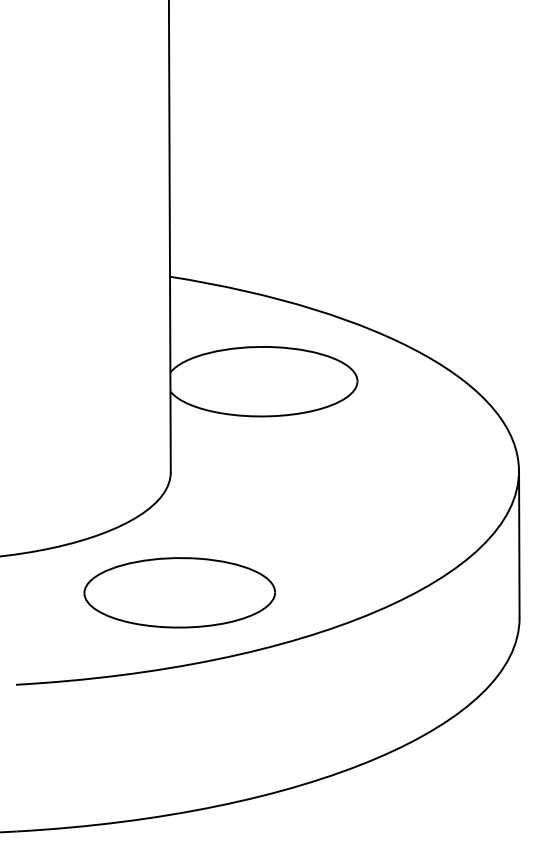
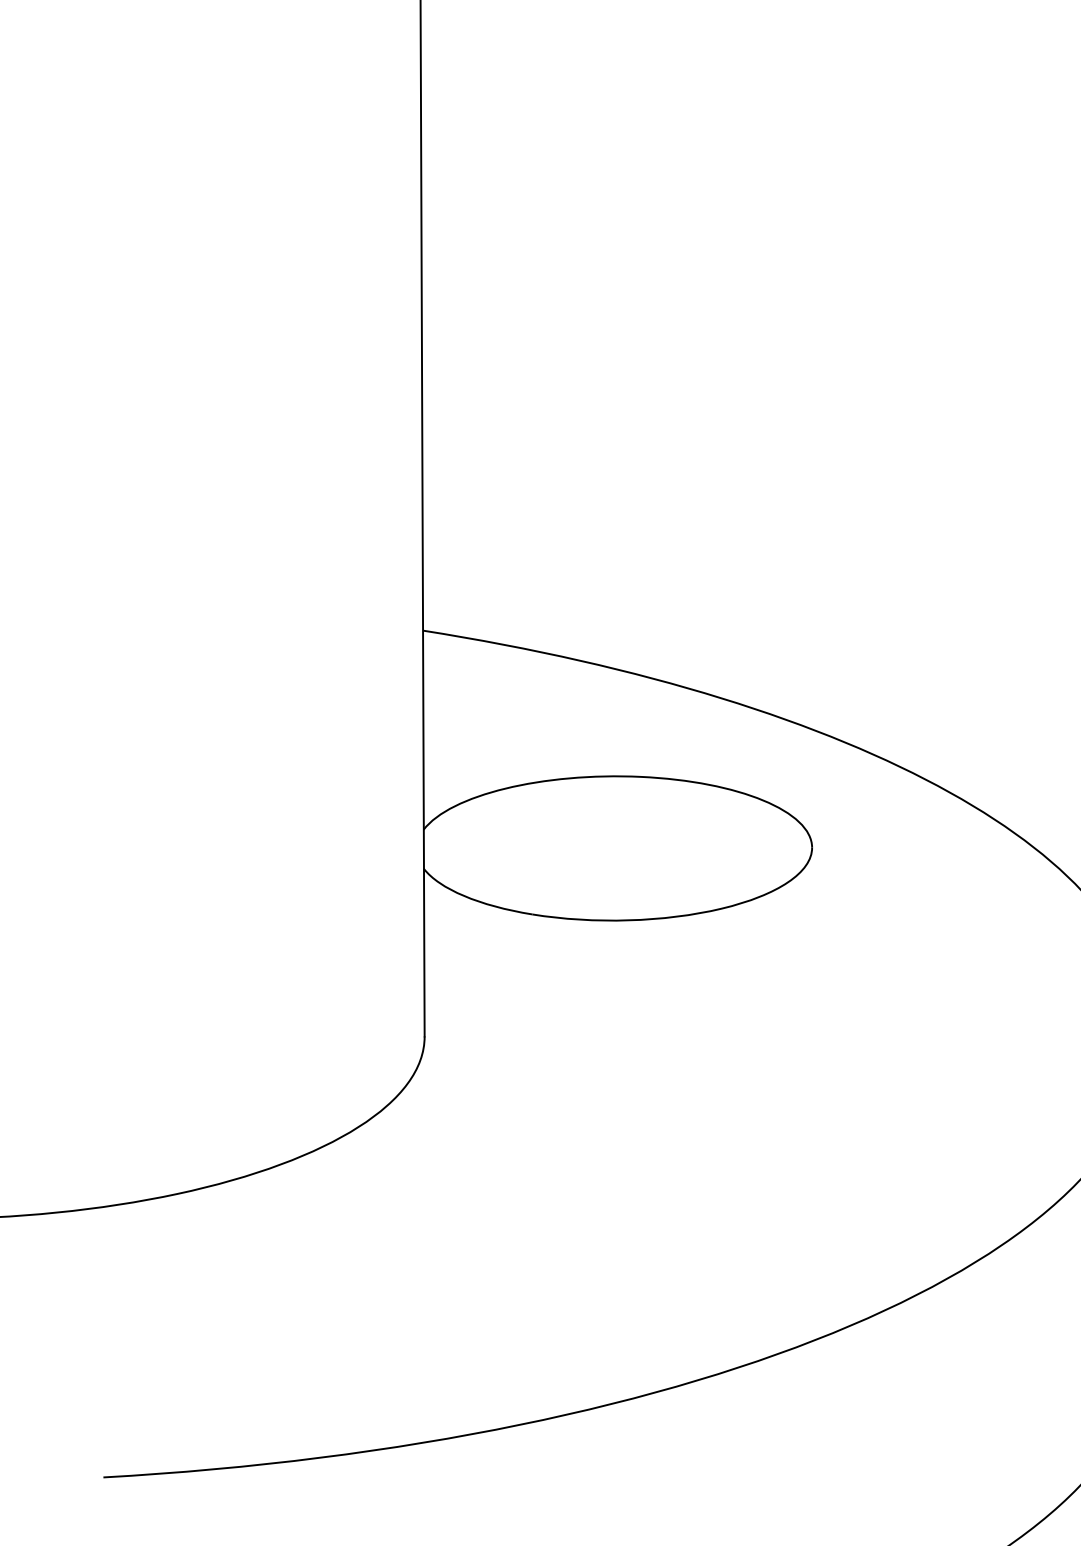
part: (179, 592) -> (442, 1285), removed

